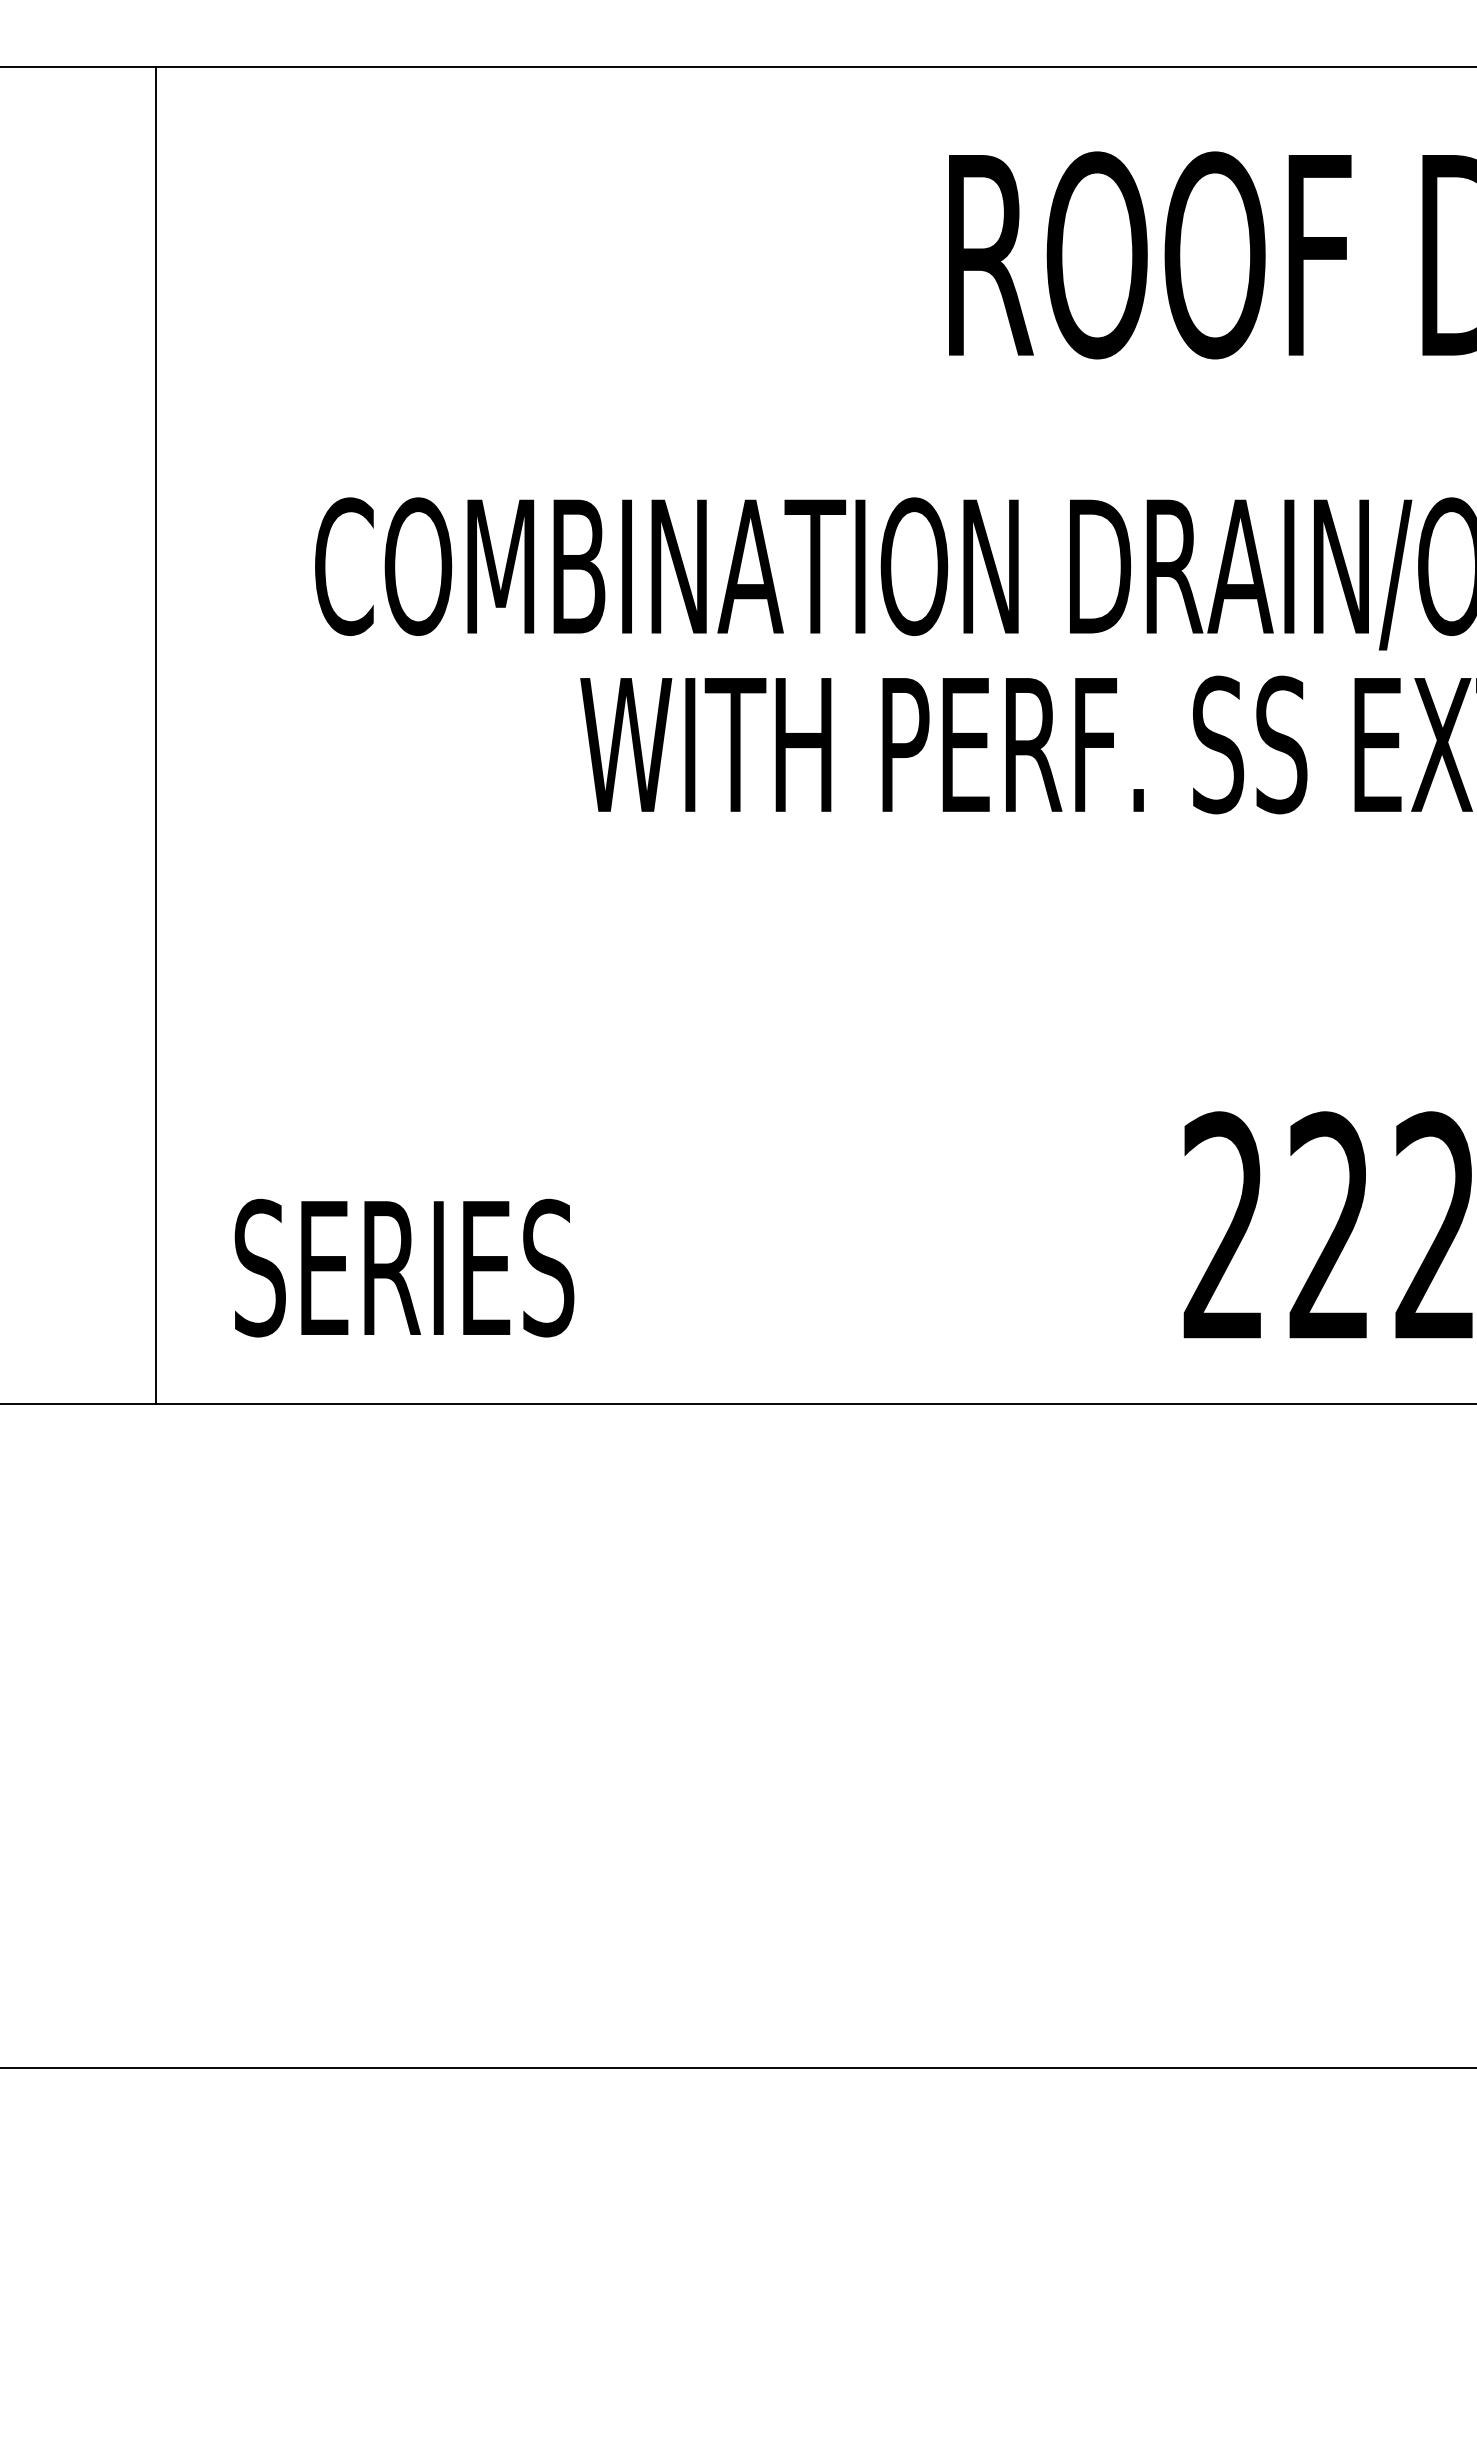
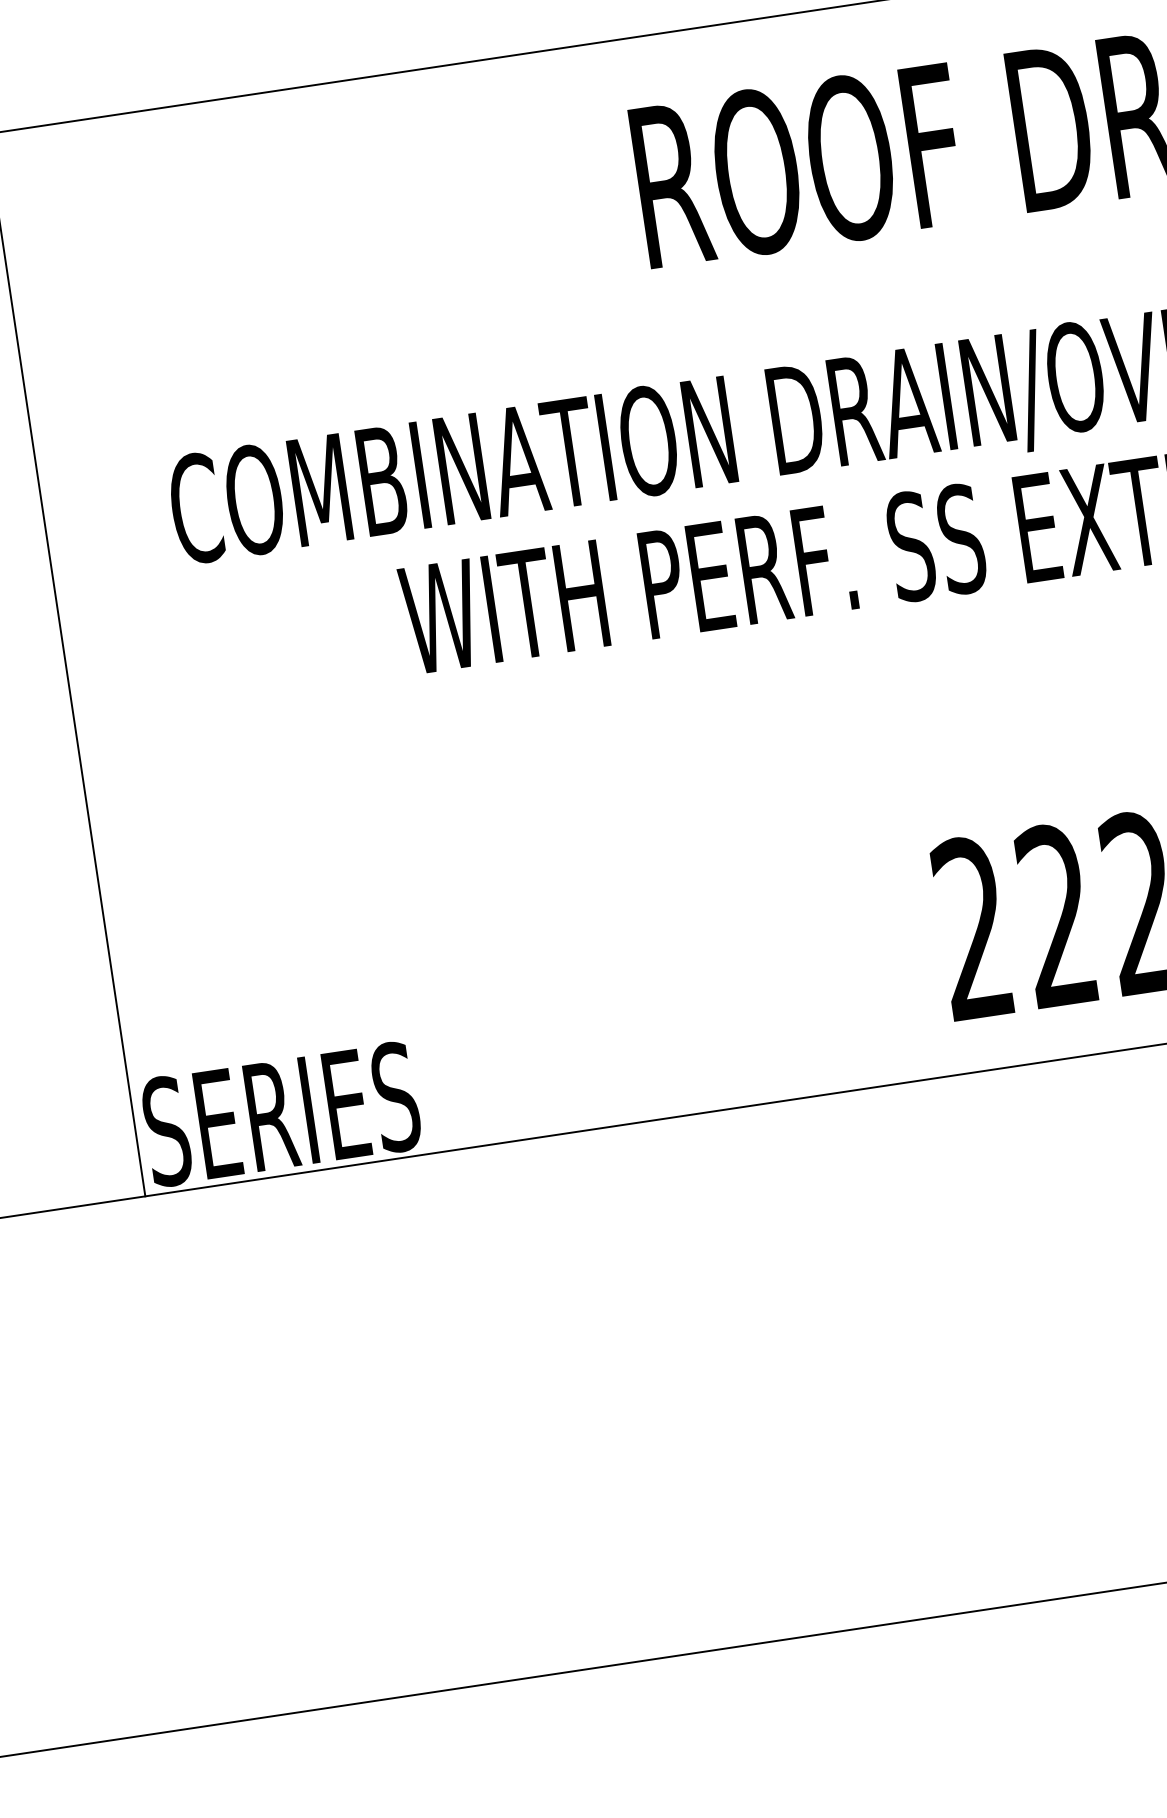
text: (404, 1267) -> (281, 1113), moved

